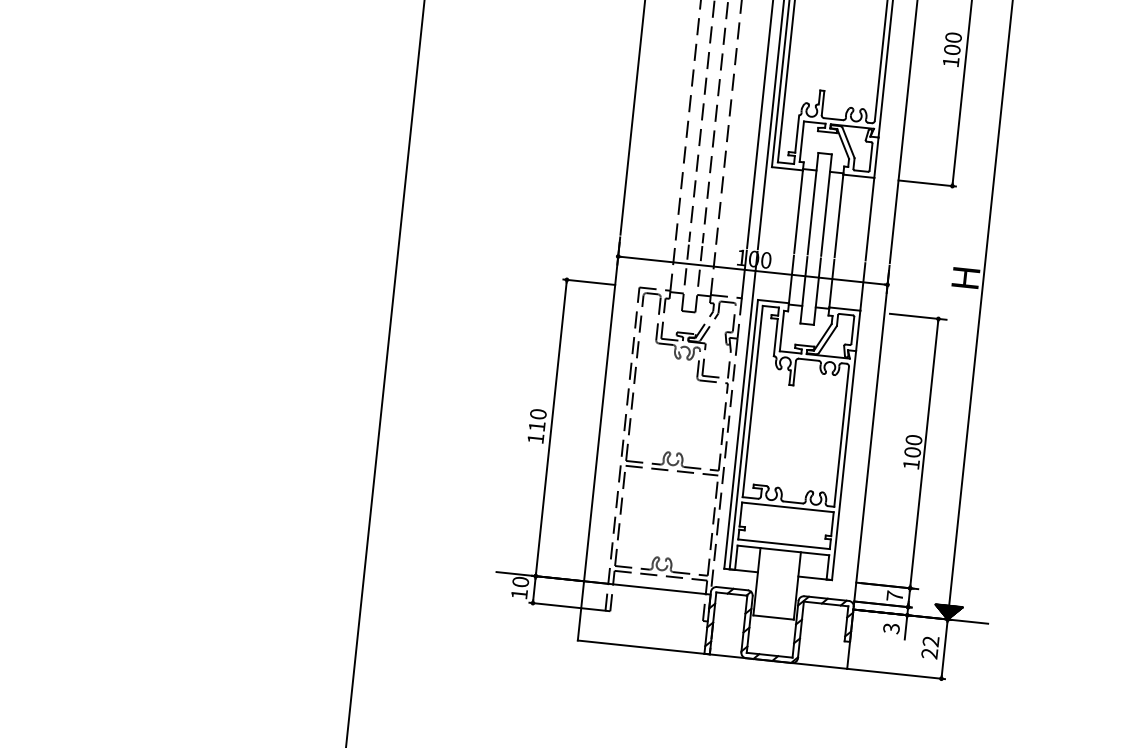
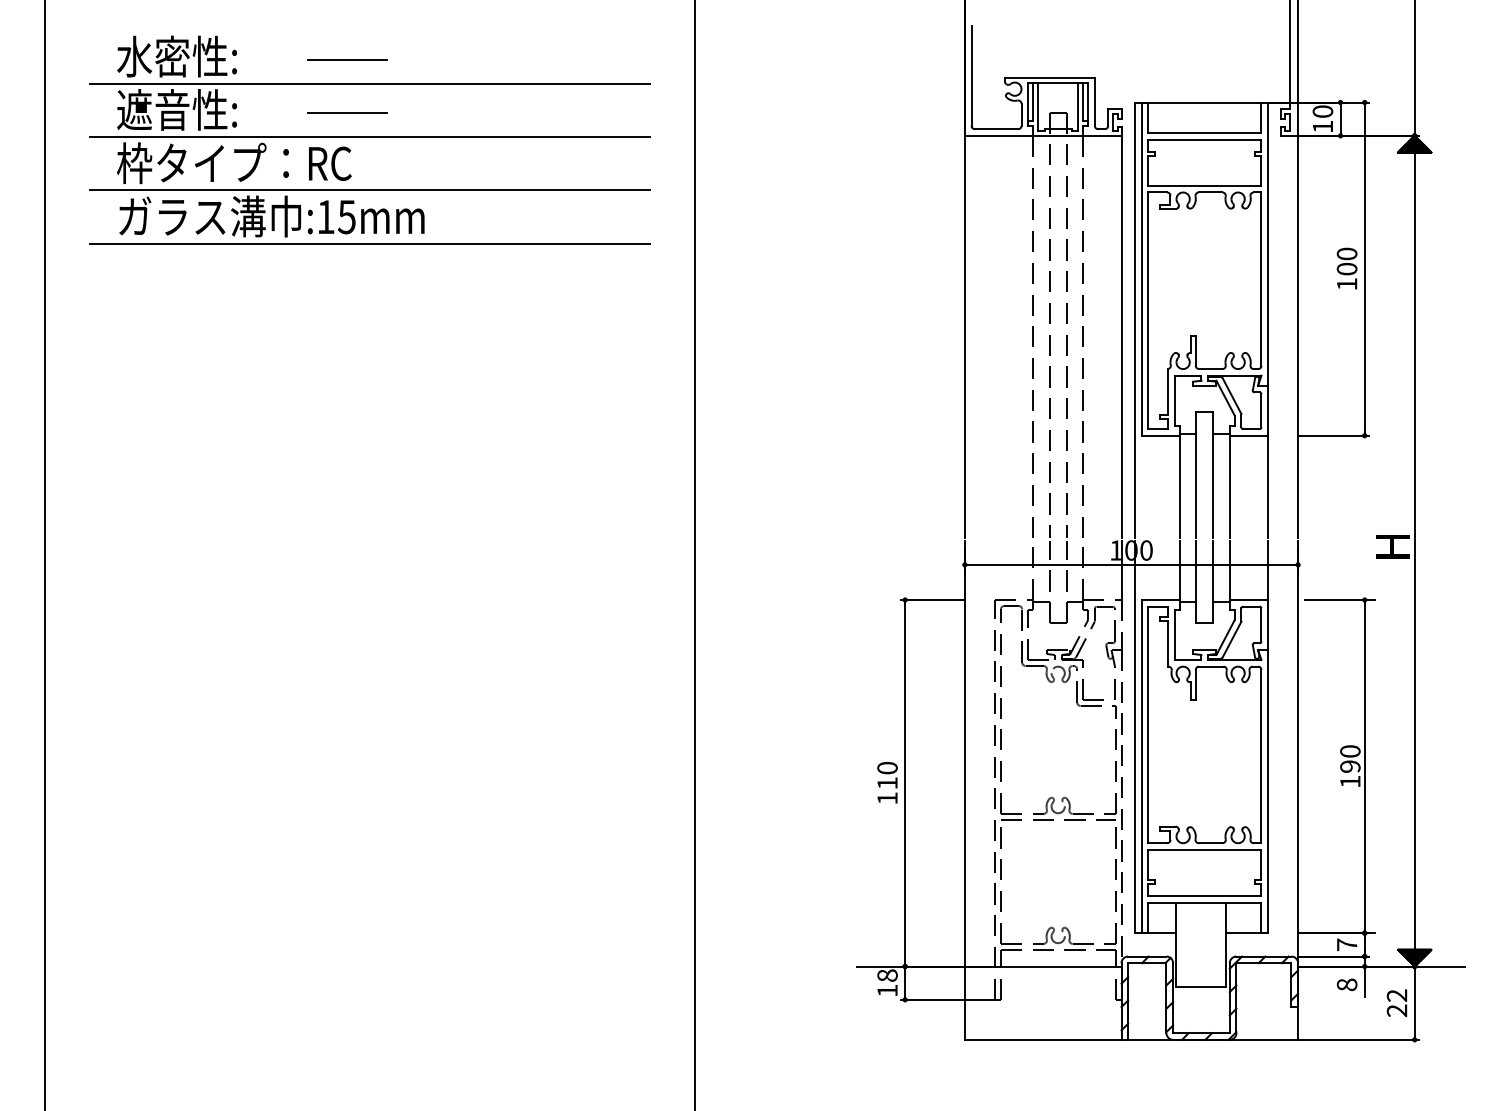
text: (912, 452) -> (1350, 766), 100 -> 190
text: (520, 581) -> (887, 975), 10 -> 18
text: (891, 628) -> (1346, 984), 3 -> 8

